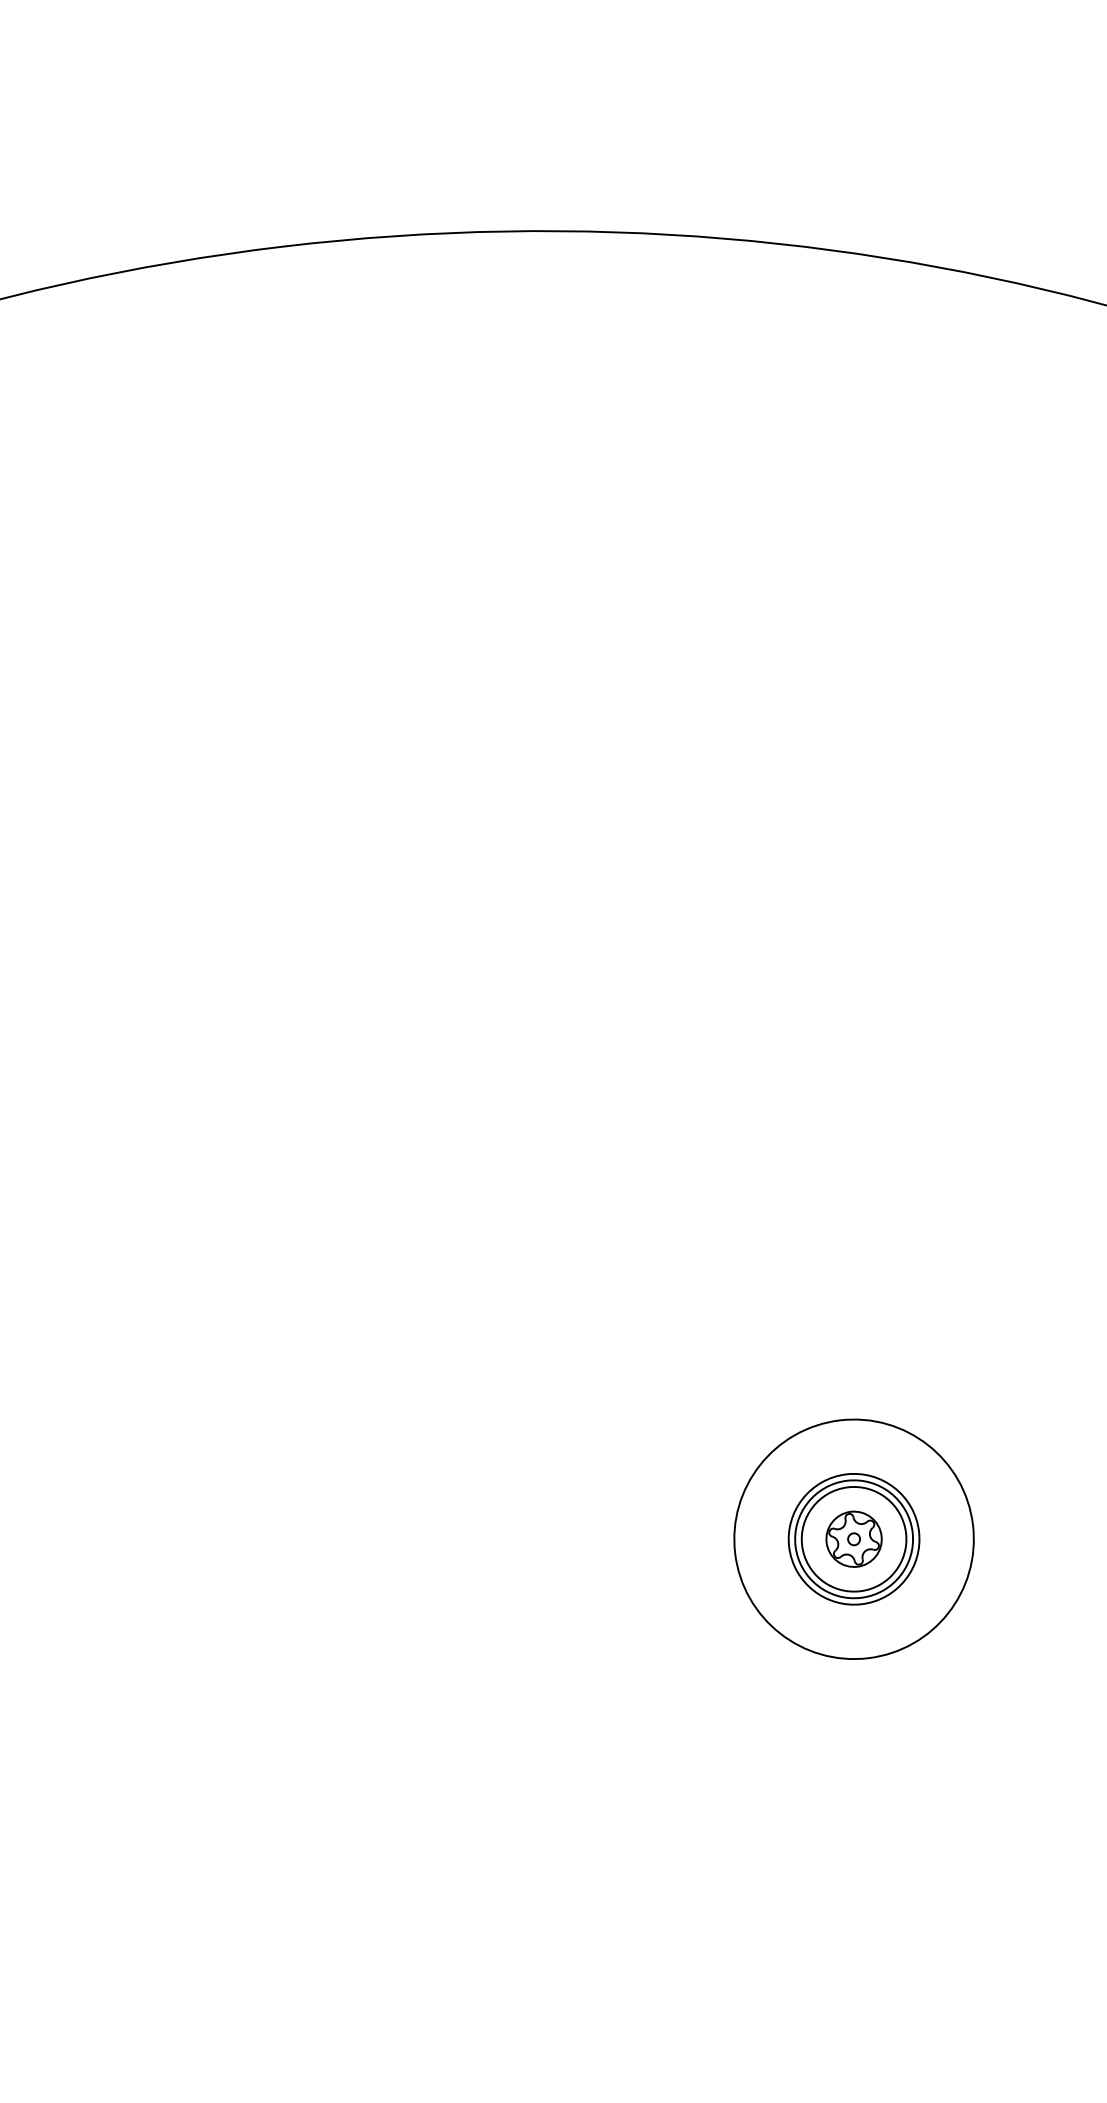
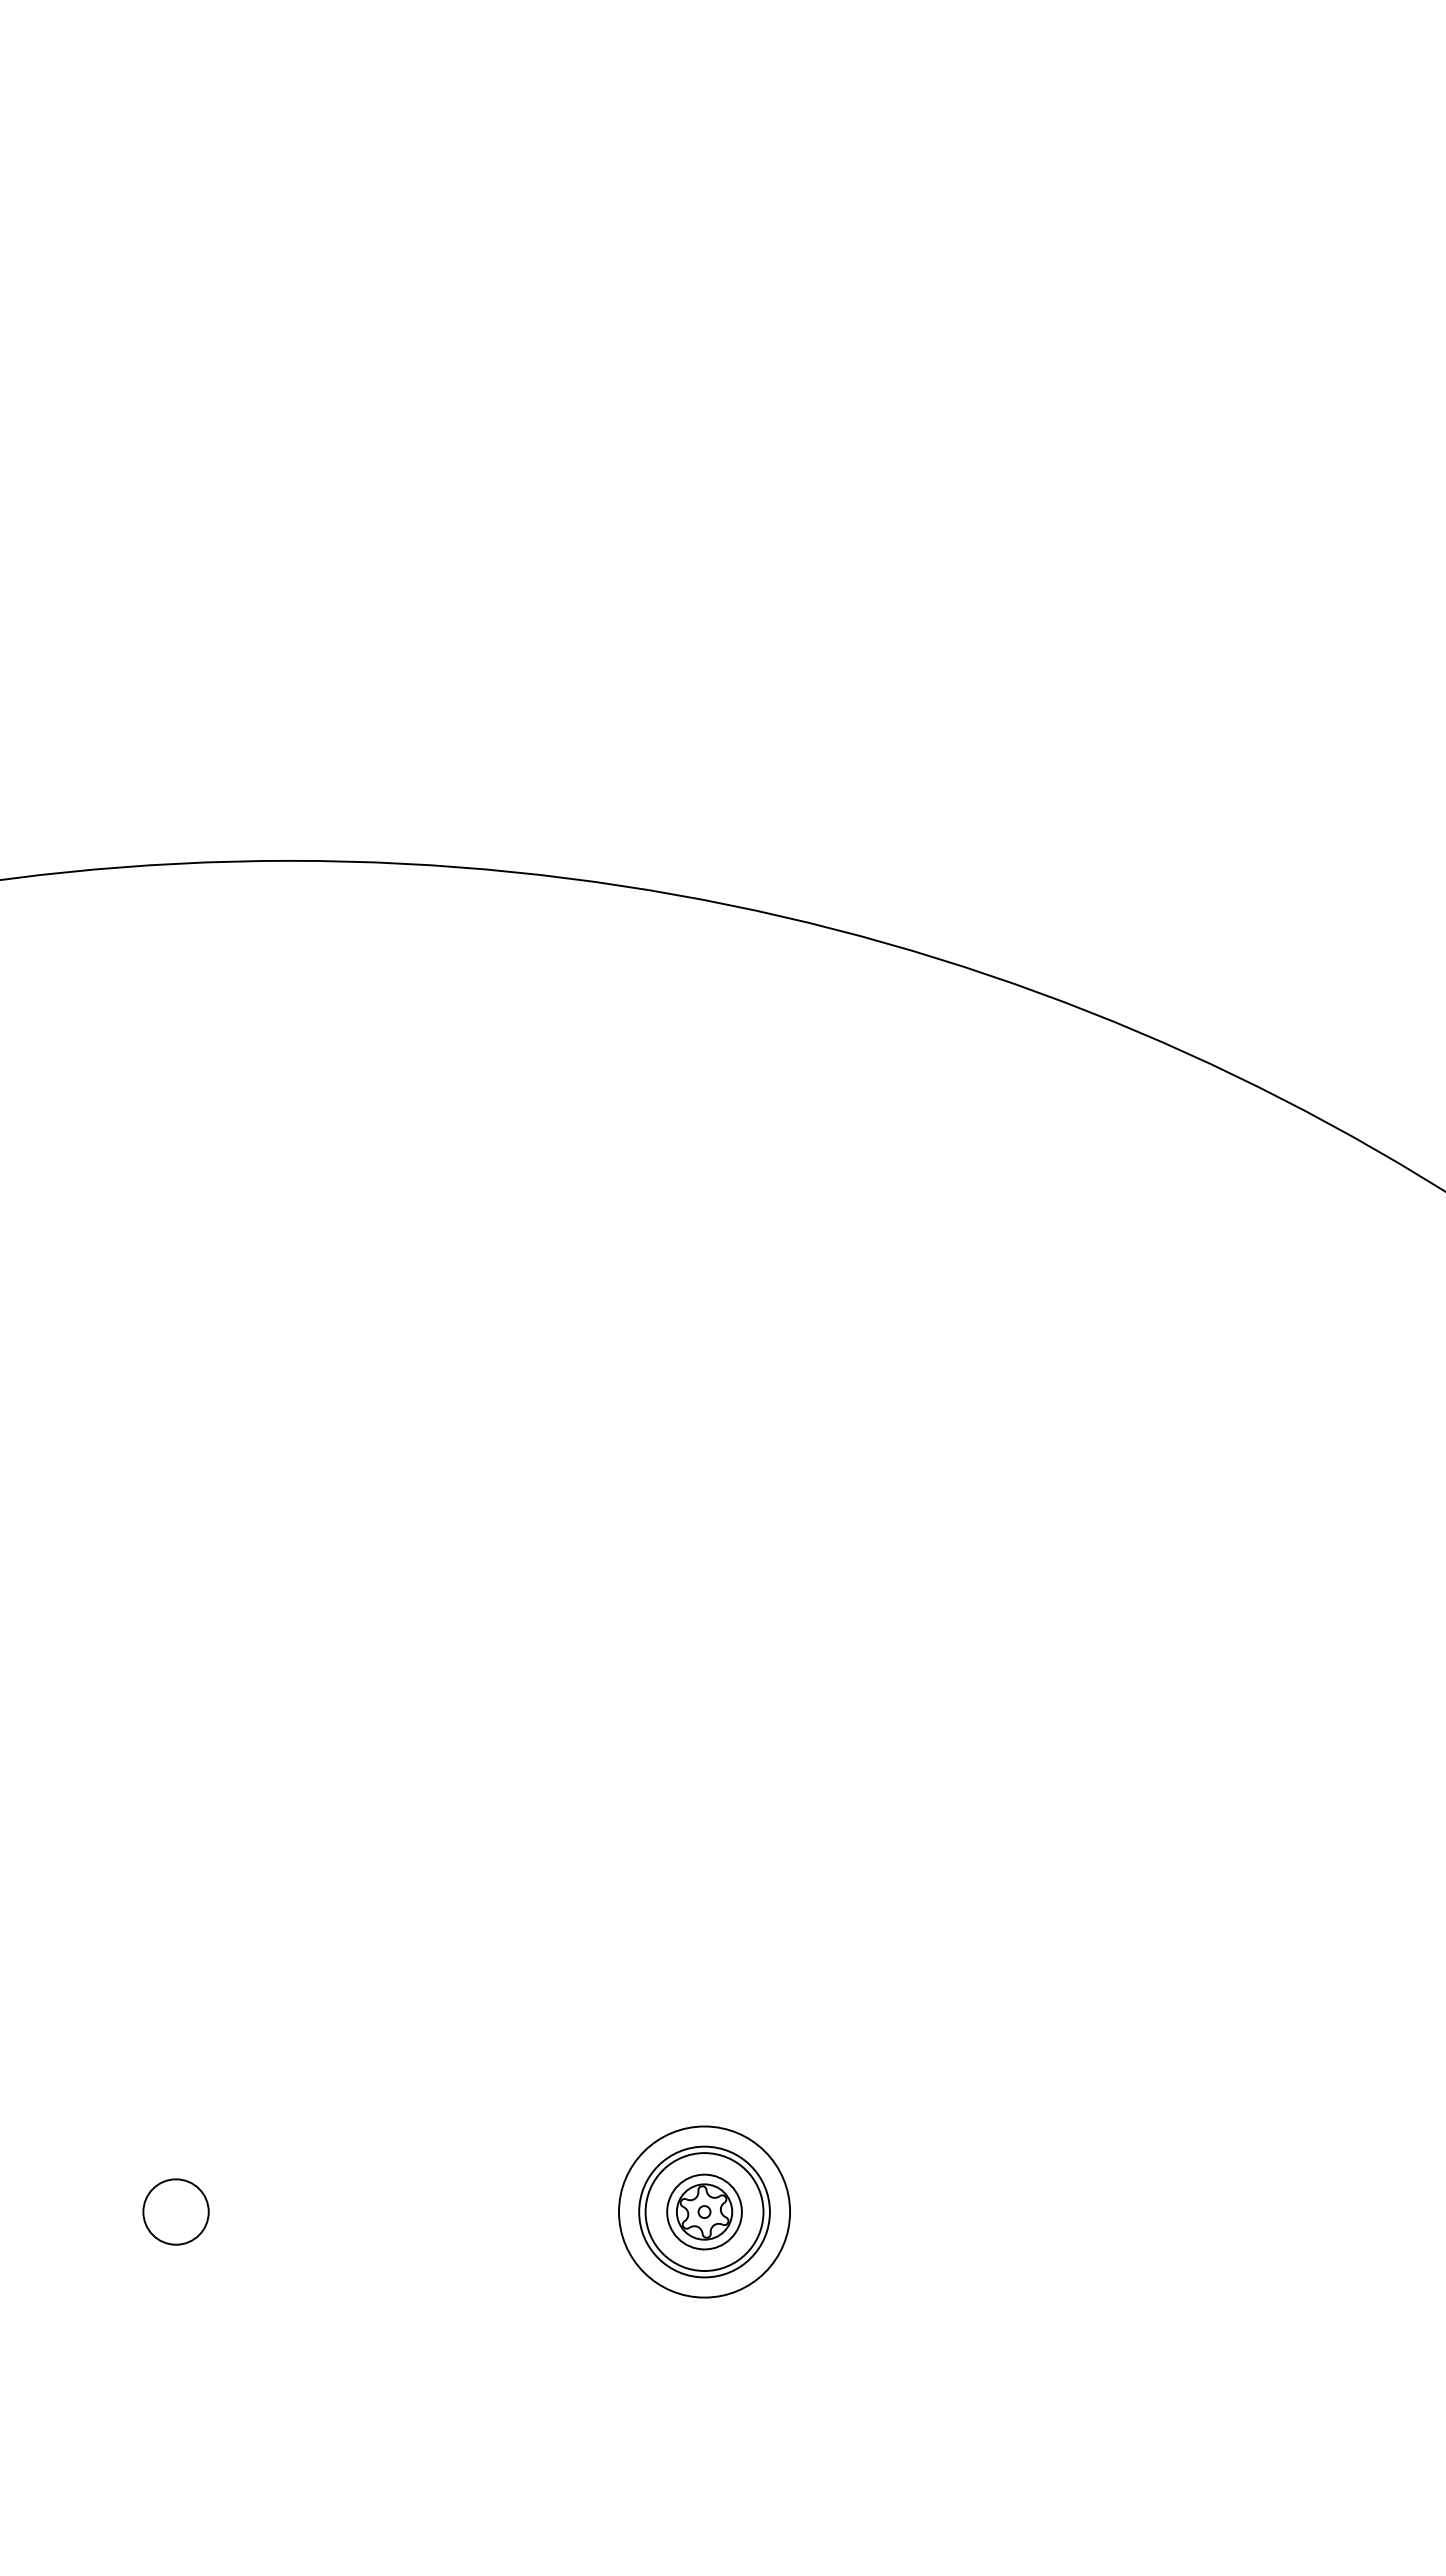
circle: (853, 1538) -> (704, 2211), size x0.71
circle: (853, 1538) -> (704, 2211), size x0.71
circle: (328, 1601) -> (175, 2211), added

